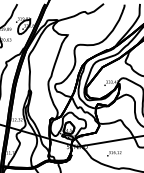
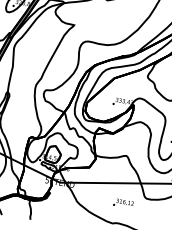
text: (114, 153) -> (123, 203), moved

